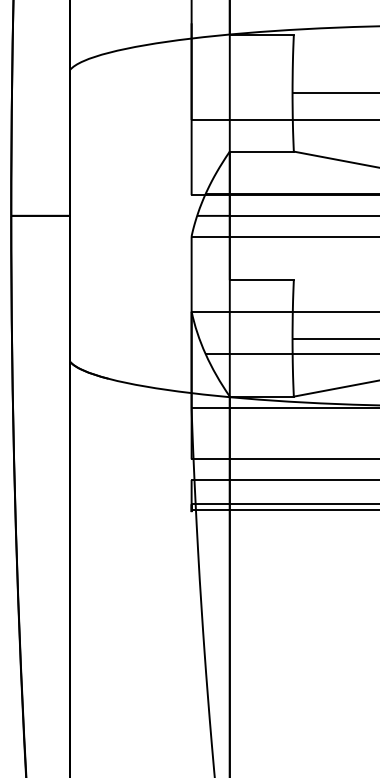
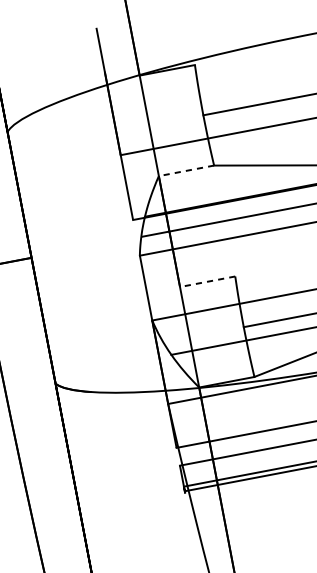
line: (261, 151) -> (186, 170), solid -> dashed
line: (261, 280) -> (207, 282), solid -> dashed

